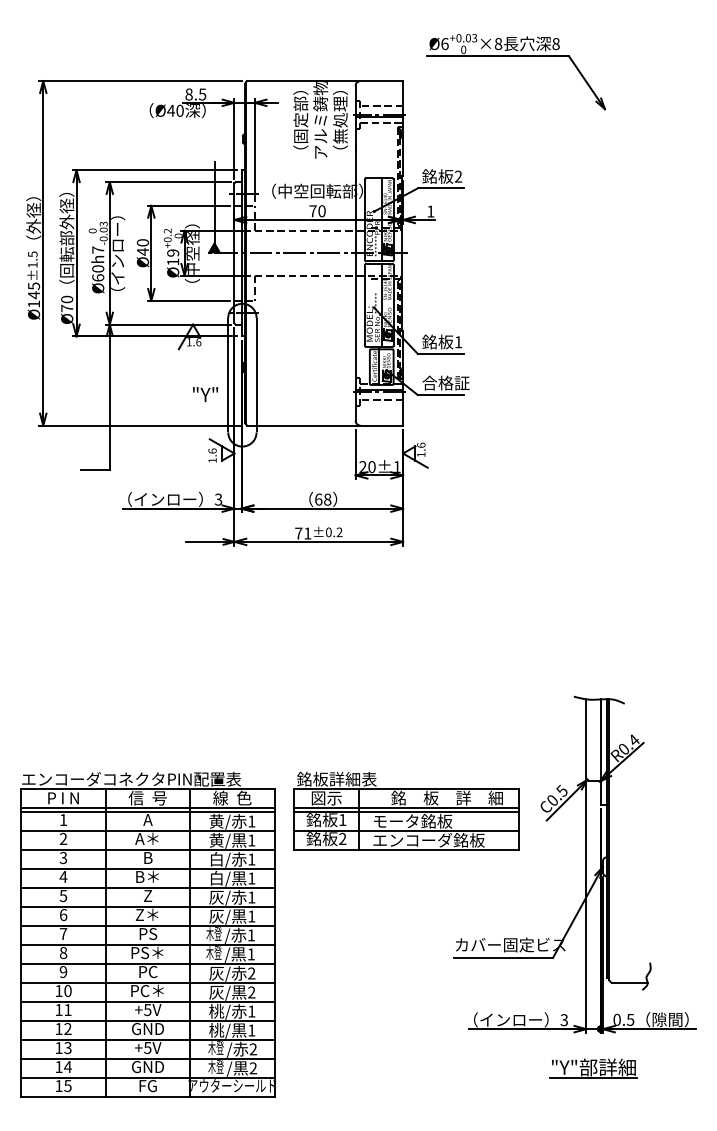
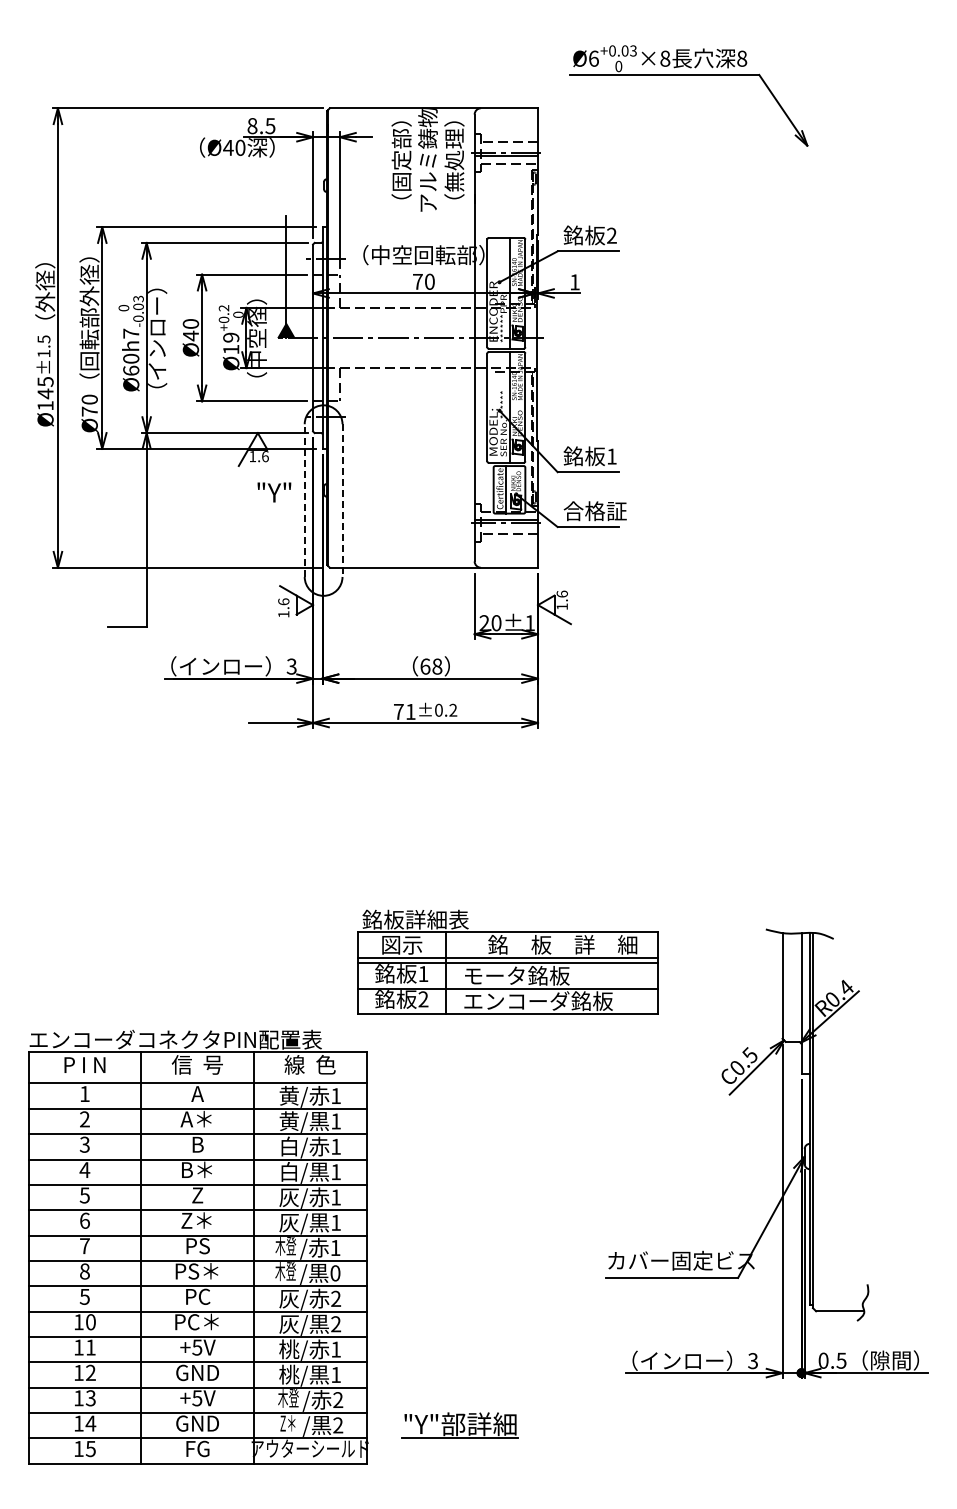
line: (228, 375) -> (304, 500), solid -> dashed
line: (256, 375) -> (342, 501), solid -> dashed
text: (205, 394) -> (274, 492), moved
line: (147, 807) -> (197, 1077), removed
part: (405, 810) -> (507, 961), moved
text: (251, 954) -> (335, 1273), 1 -> 0
text: (63, 971) -> (84, 1296), 9 -> 5
text: (216, 1066) -> (288, 1423), 木登 -> Z＊
part: (593, 1068) -> (459, 1425), moved

